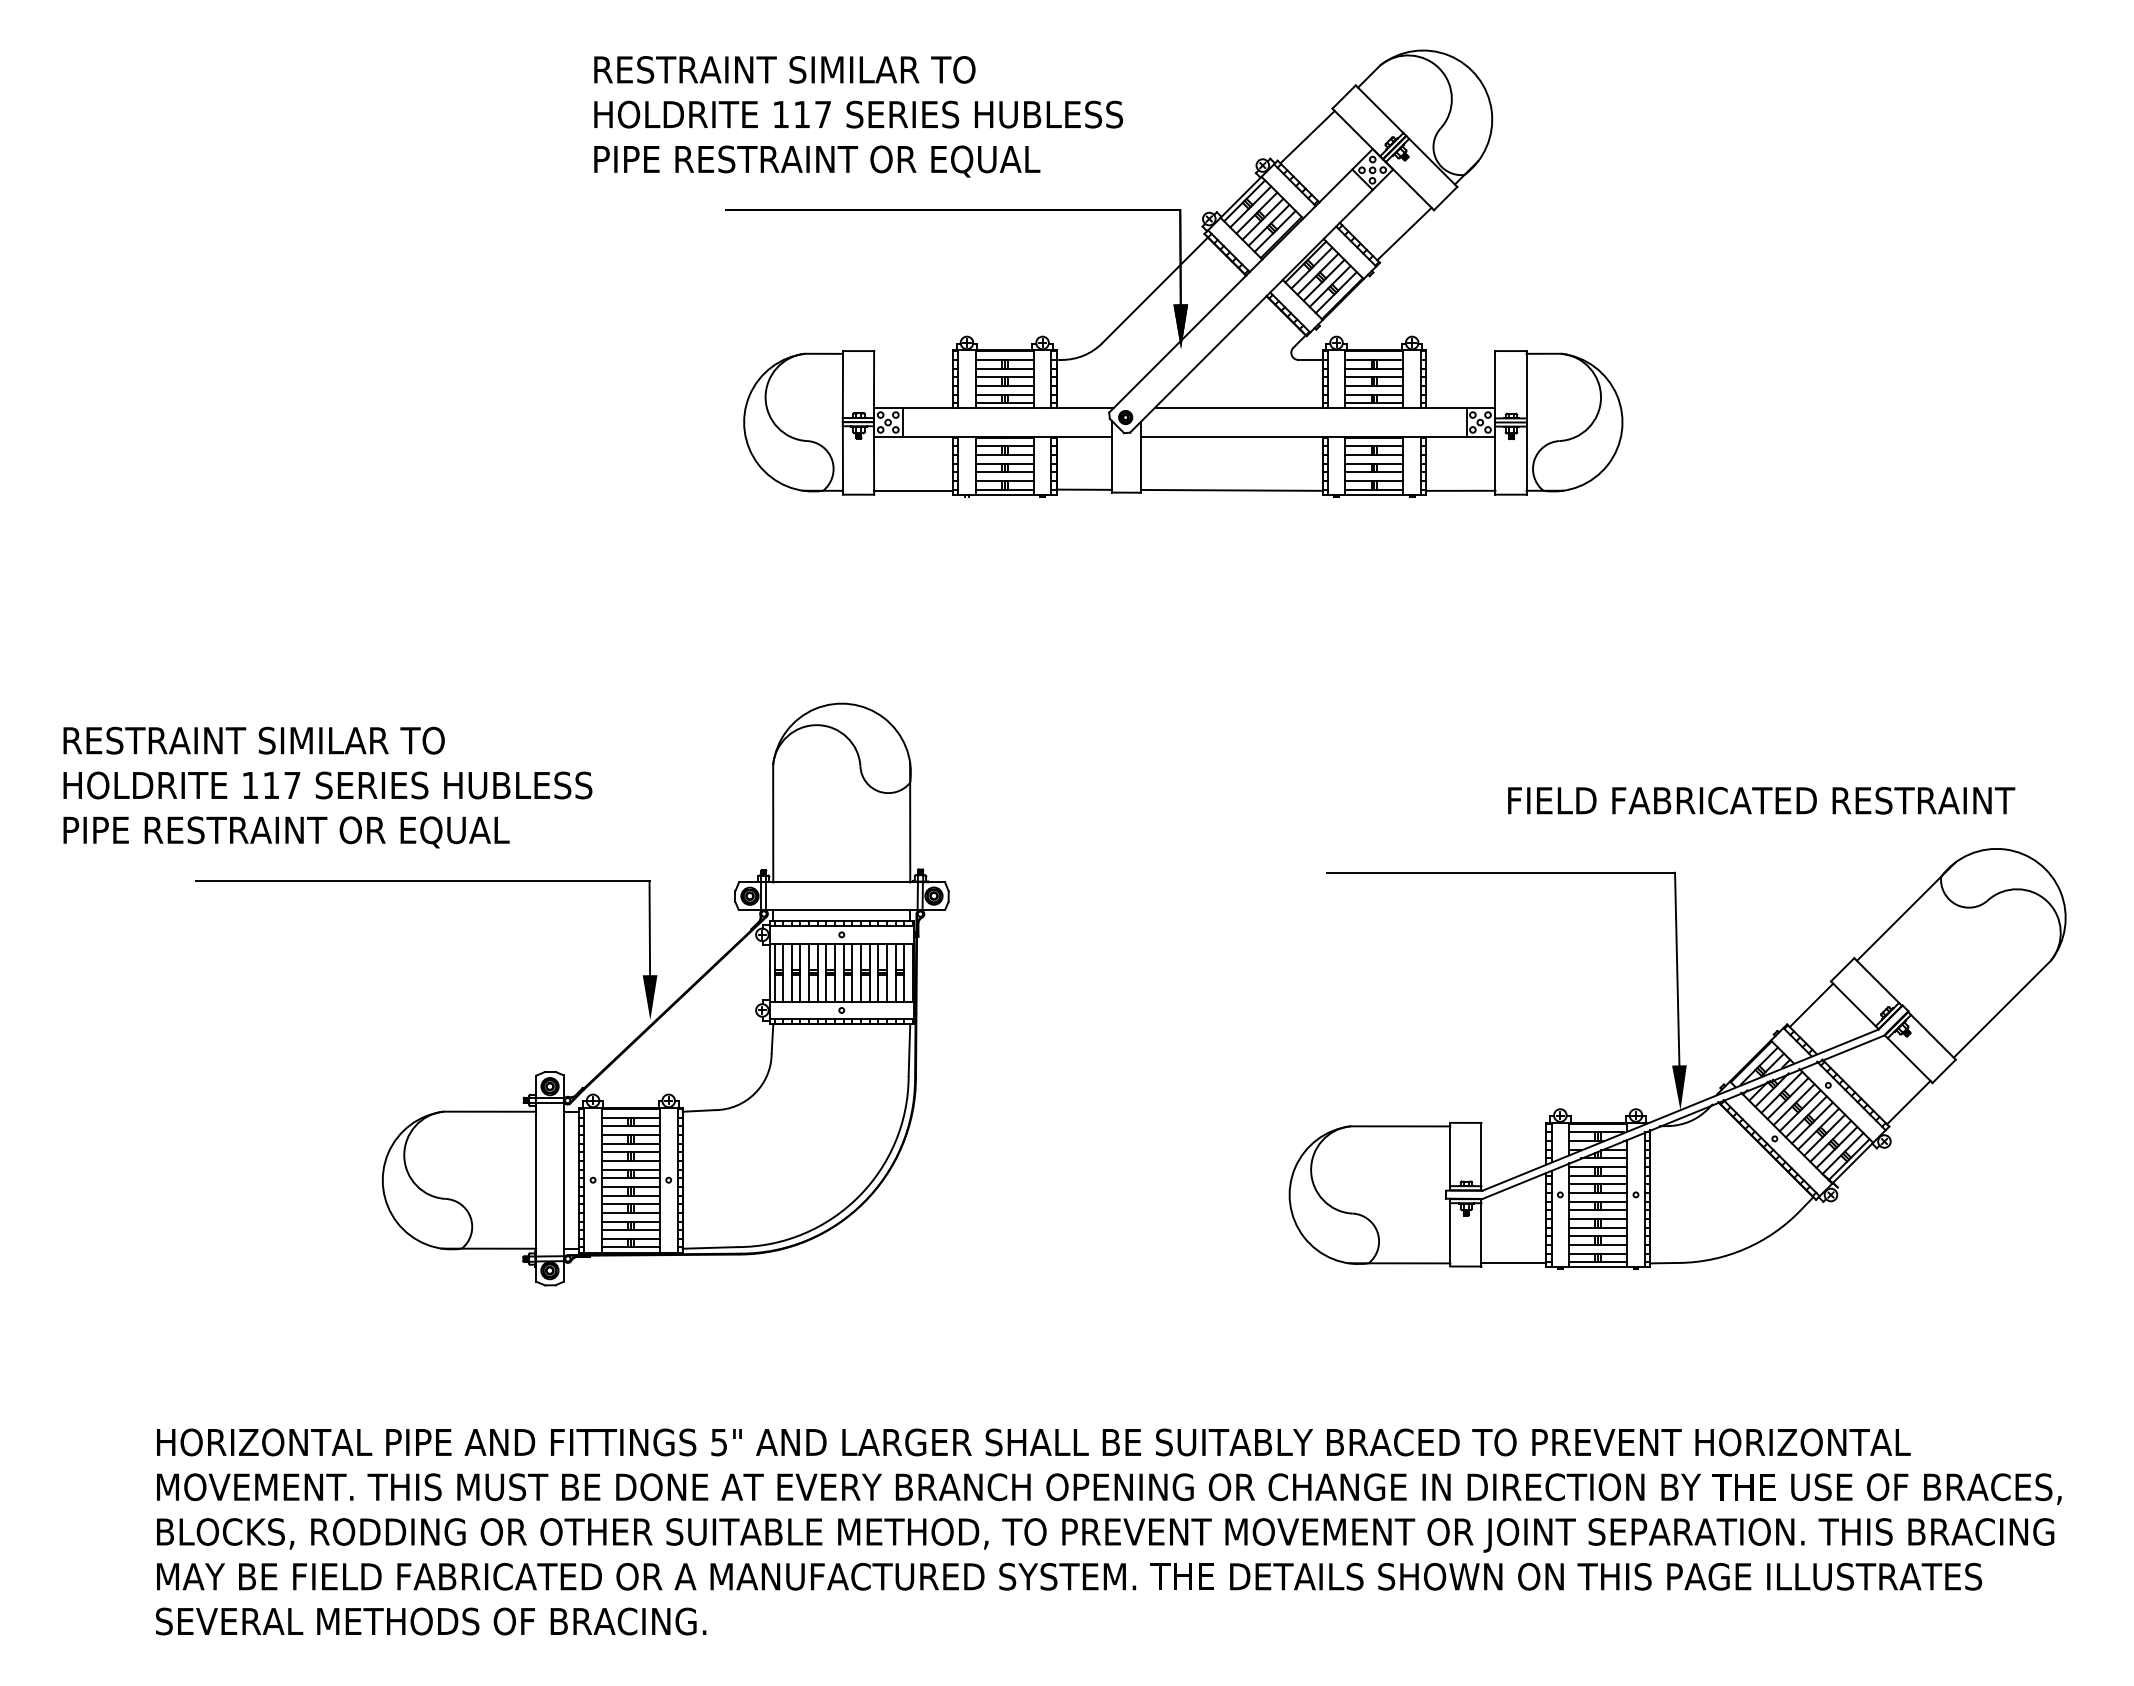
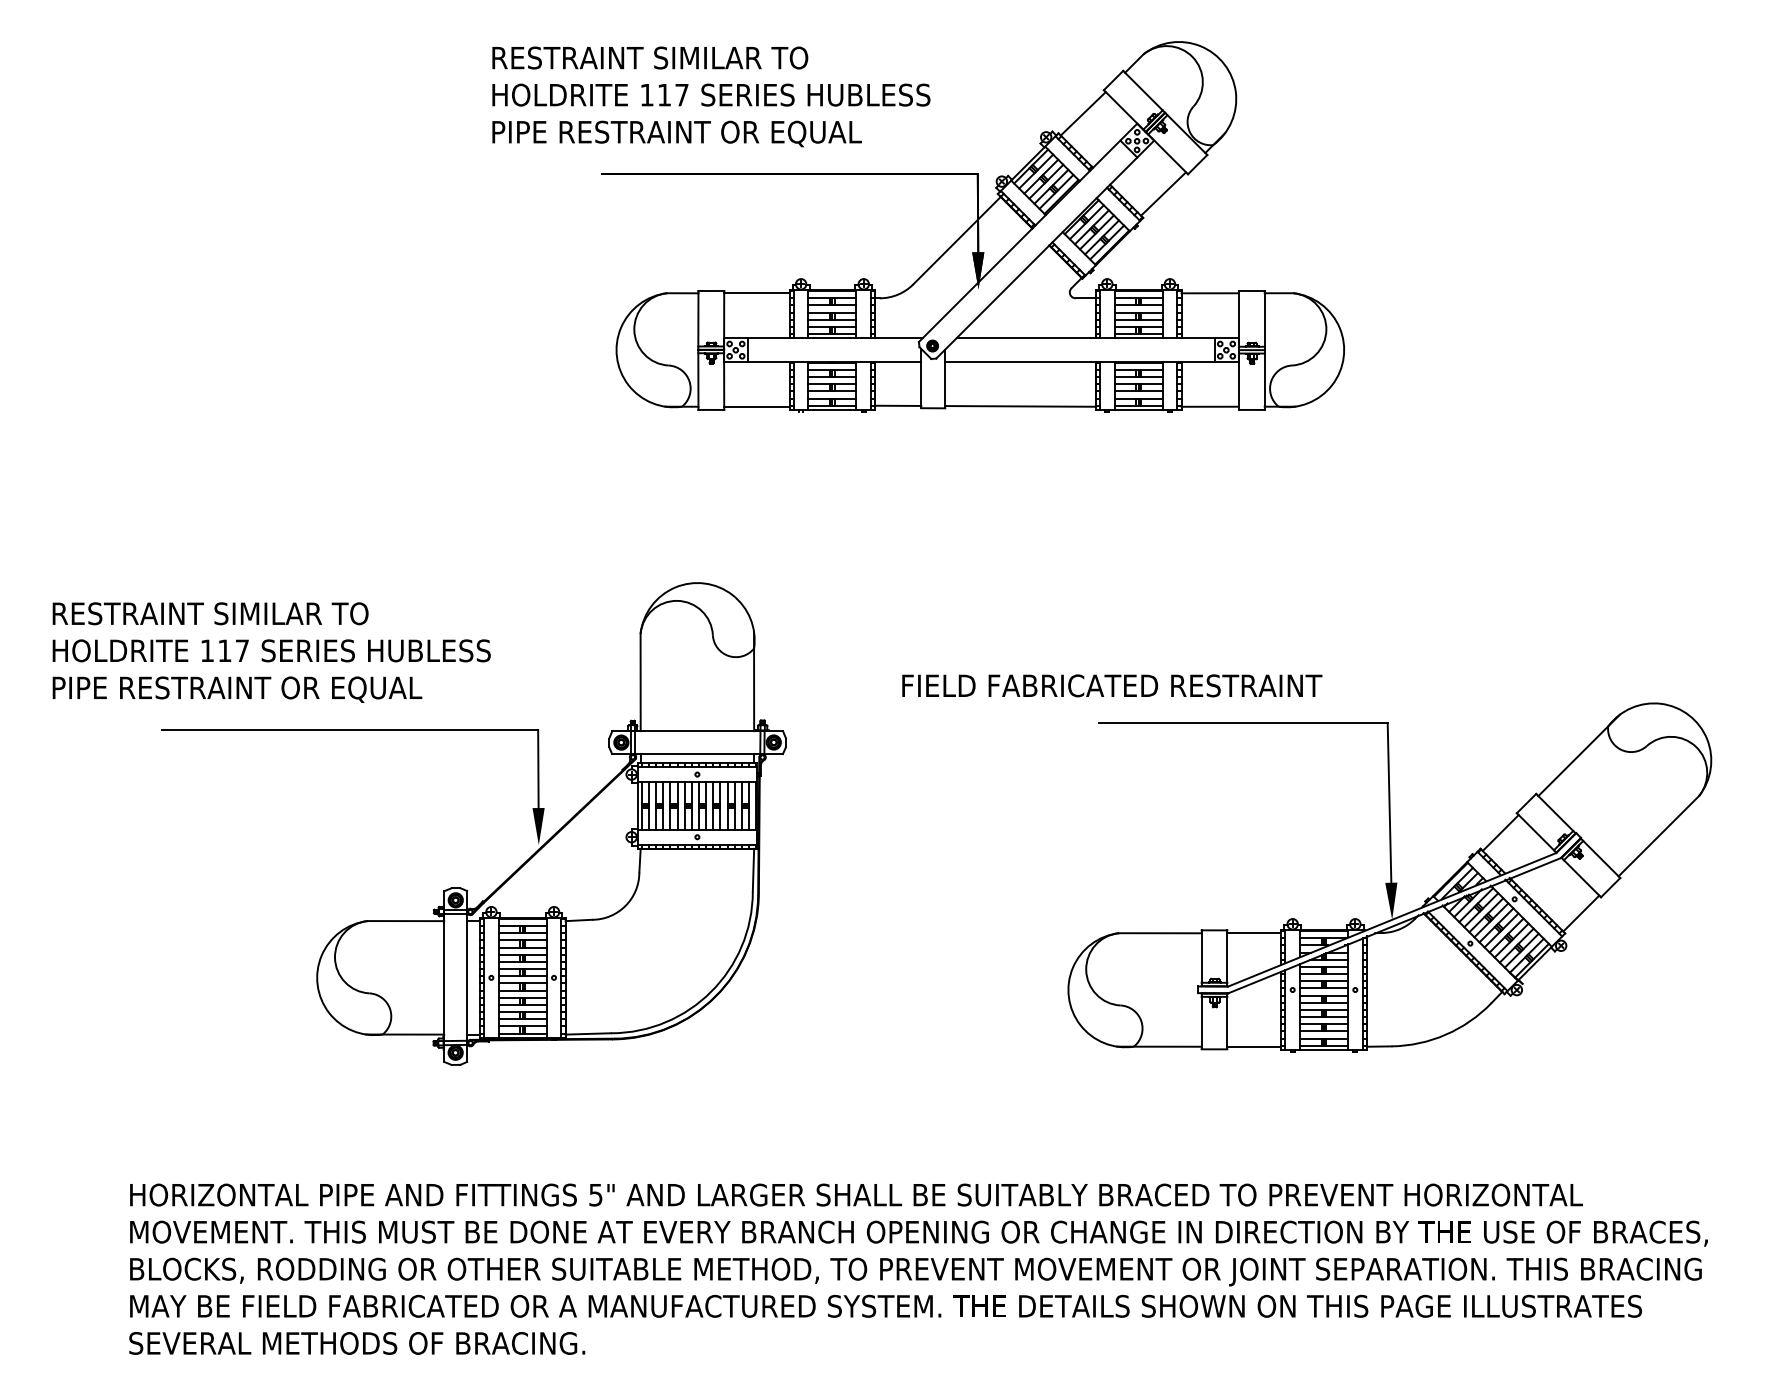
line: (913, 353) -> (756, 292), added
line: (1460, 353) -> (1209, 292), added
text: (1761, 800) -> (1112, 685), moved
line: (1513, 1126) -> (1253, 933), added

